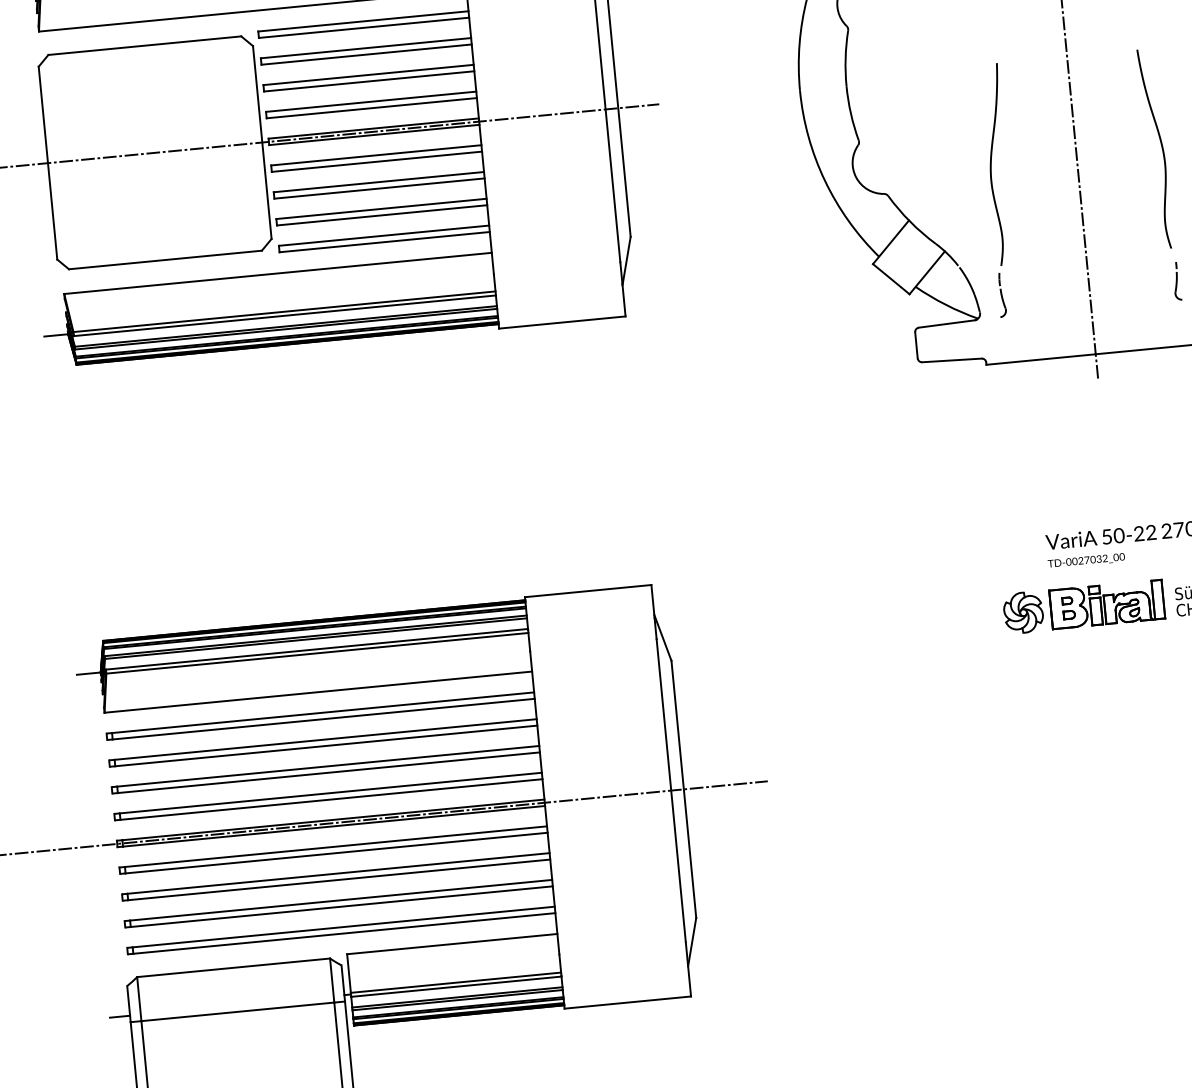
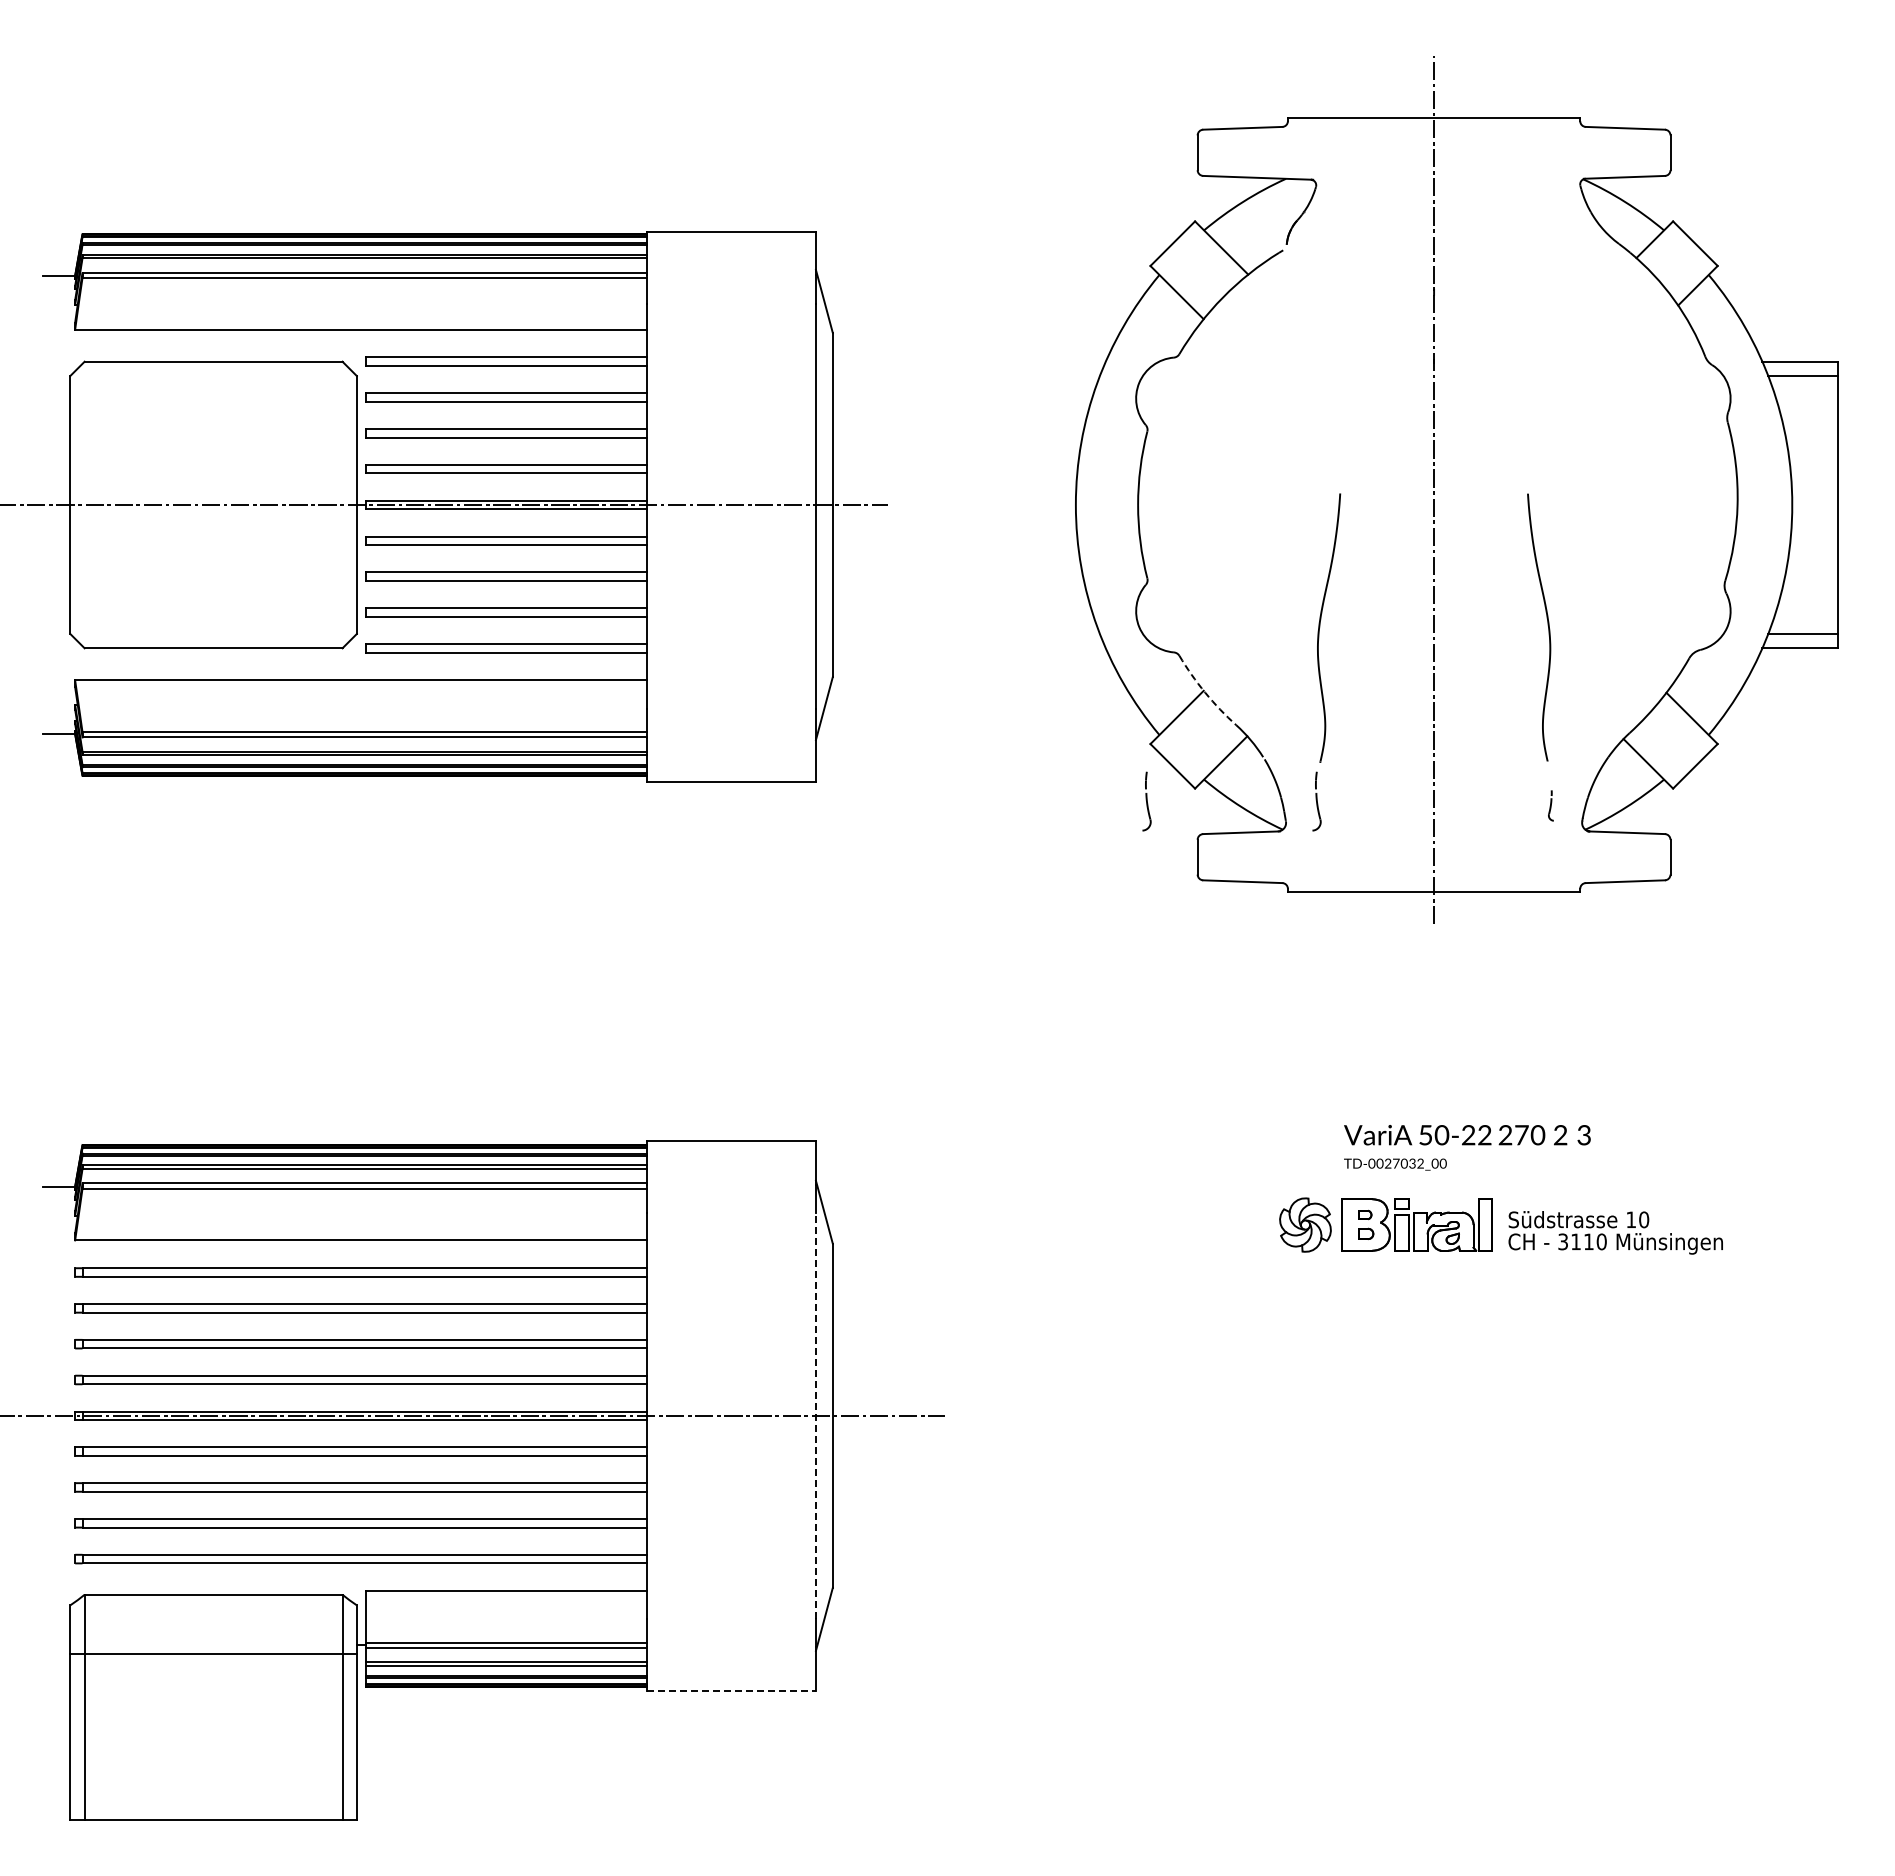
arc: (910, 221) -> (1205, 692), solid -> dashed
part: (1176, 281) -> (1550, 805), size x0.6
part: (874, 307) -> (1146, 801), added
line: (670, 791) -> (815, 1416), solid -> dashed
line: (627, 1002) -> (731, 1691), solid -> dashed
line: (119, 1017) -> (56, 1645), removed

